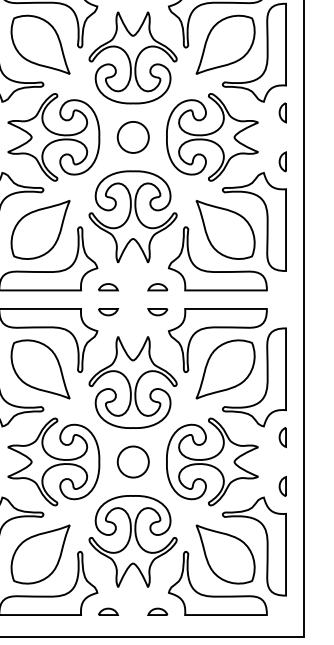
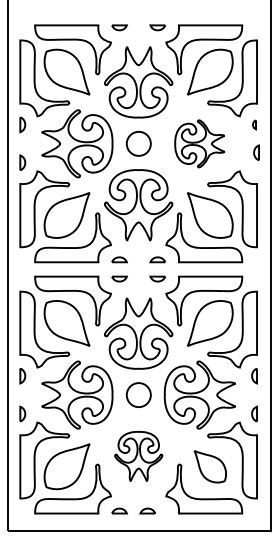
part: (282, 112) -> (254, 124), size x0.6
part: (211, 136) -> (199, 143), size x0.7
part: (282, 161) -> (256, 152), moved
part: (132, 541) -> (138, 456), size x0.7
part: (225, 554) -> (210, 466), size x0.7
part: (157, 611) -> (147, 510), moved

